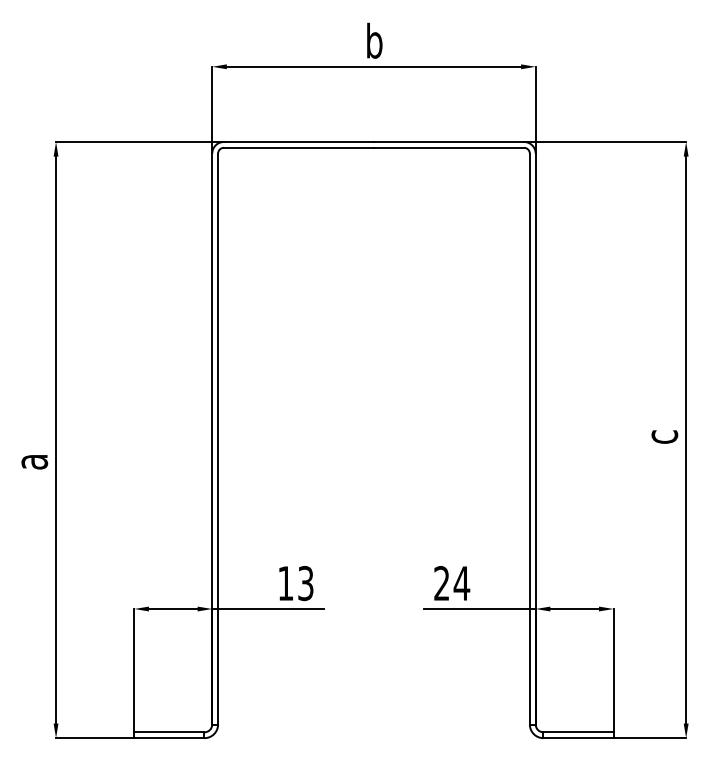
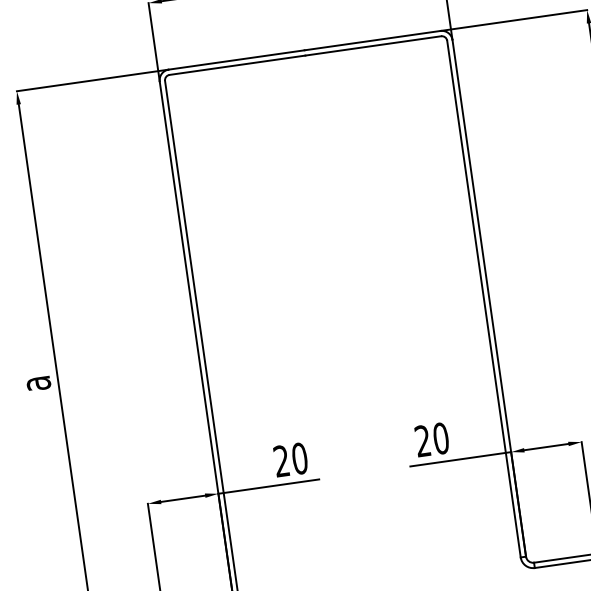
text: (295, 583) -> (290, 459), 13 -> 20
text: (461, 583) -> (440, 438), 24 -> 20

